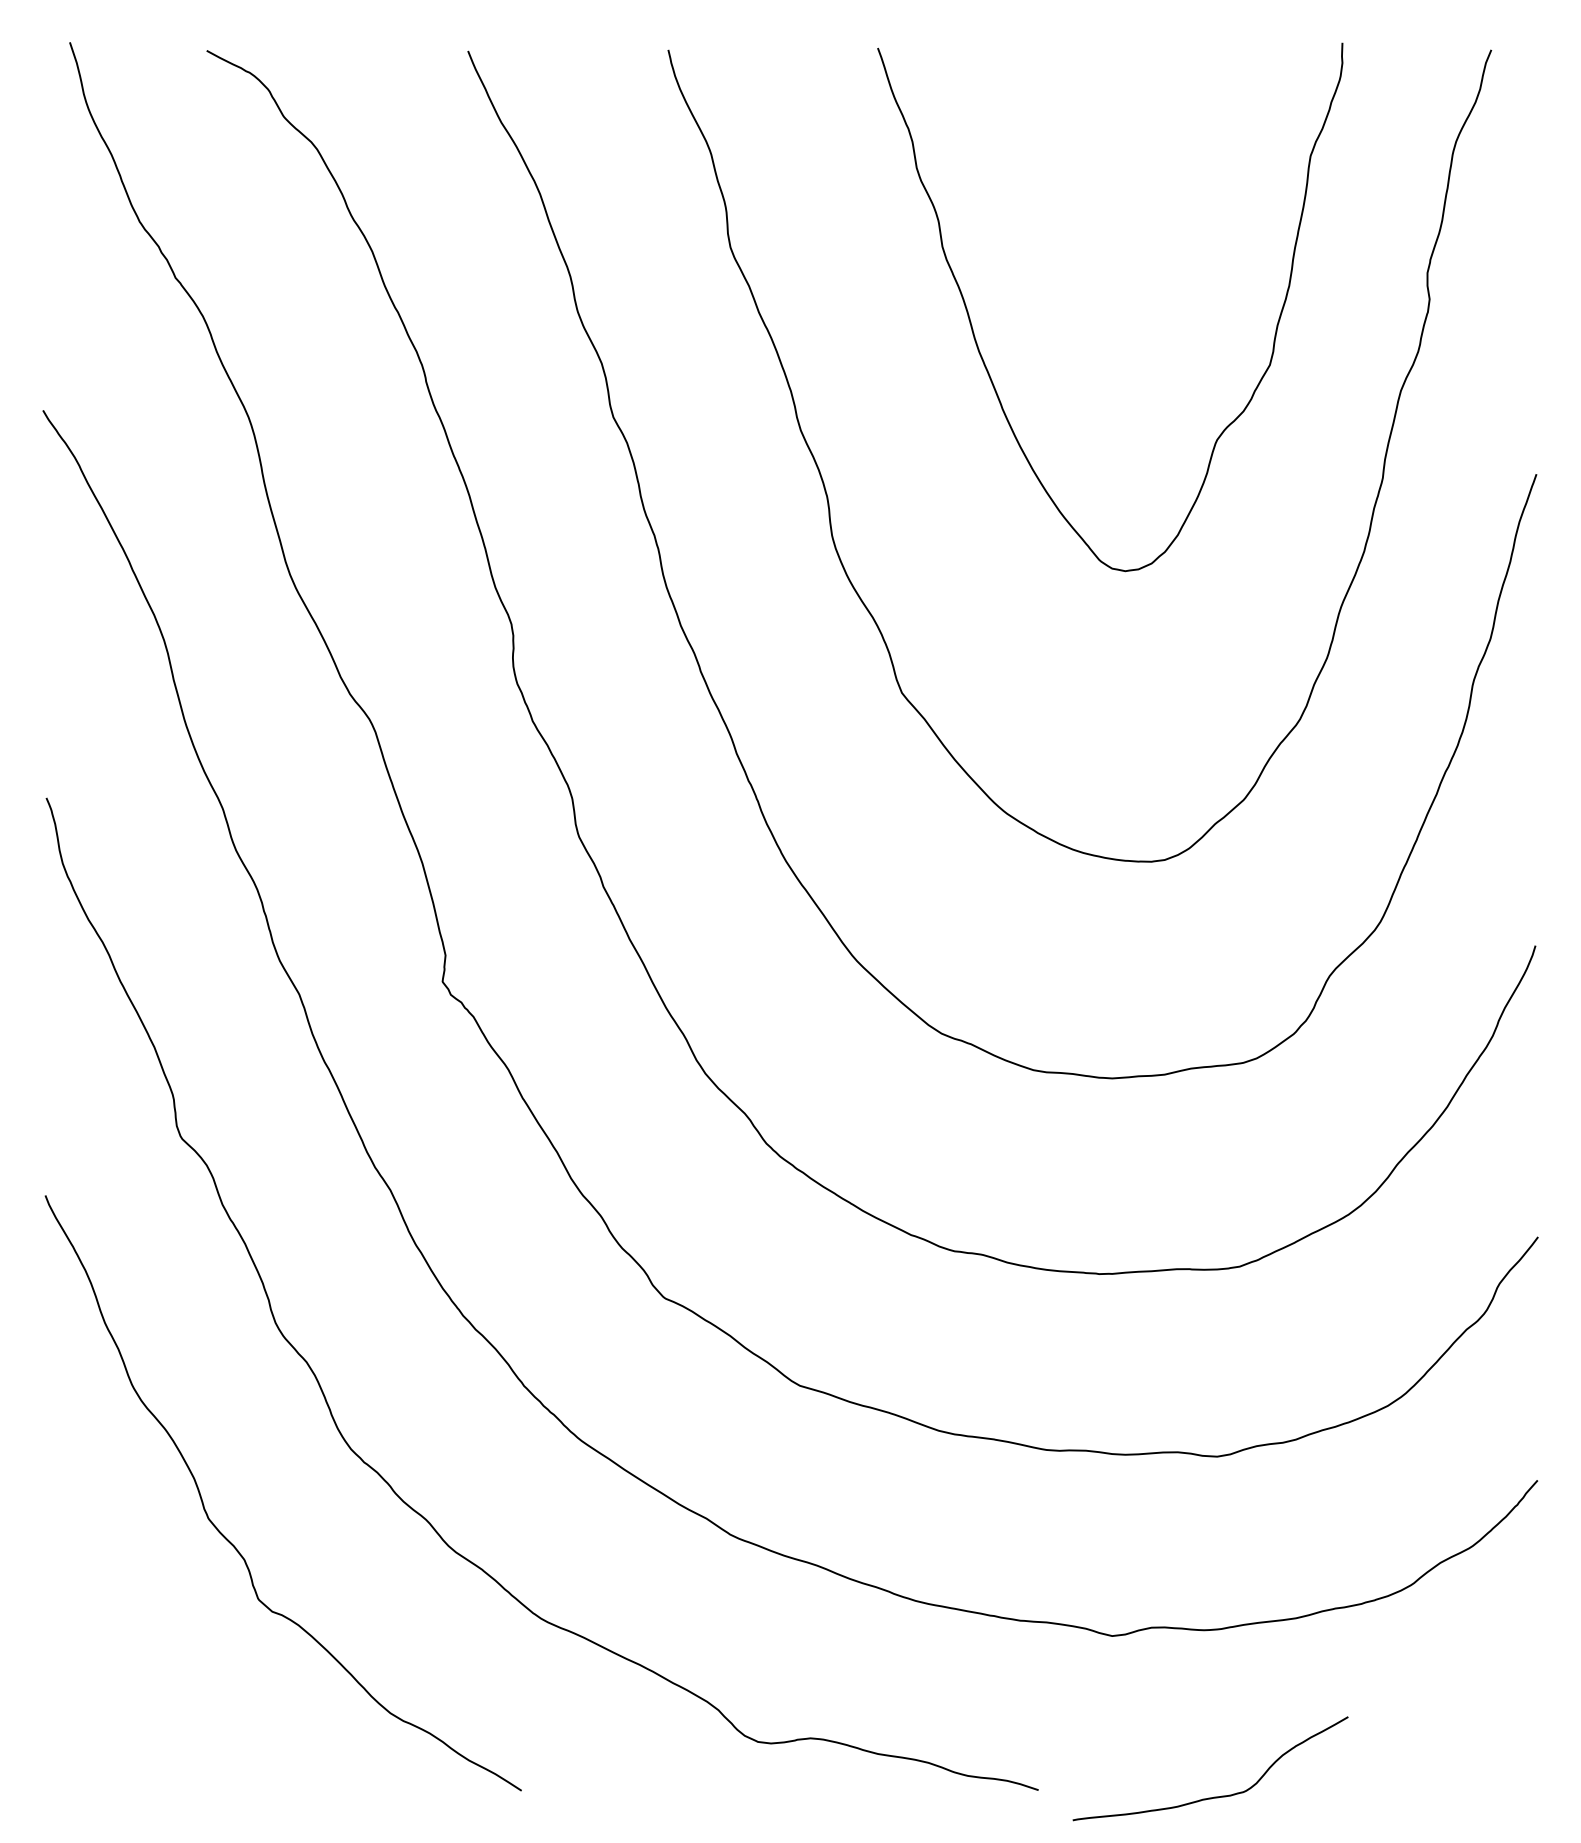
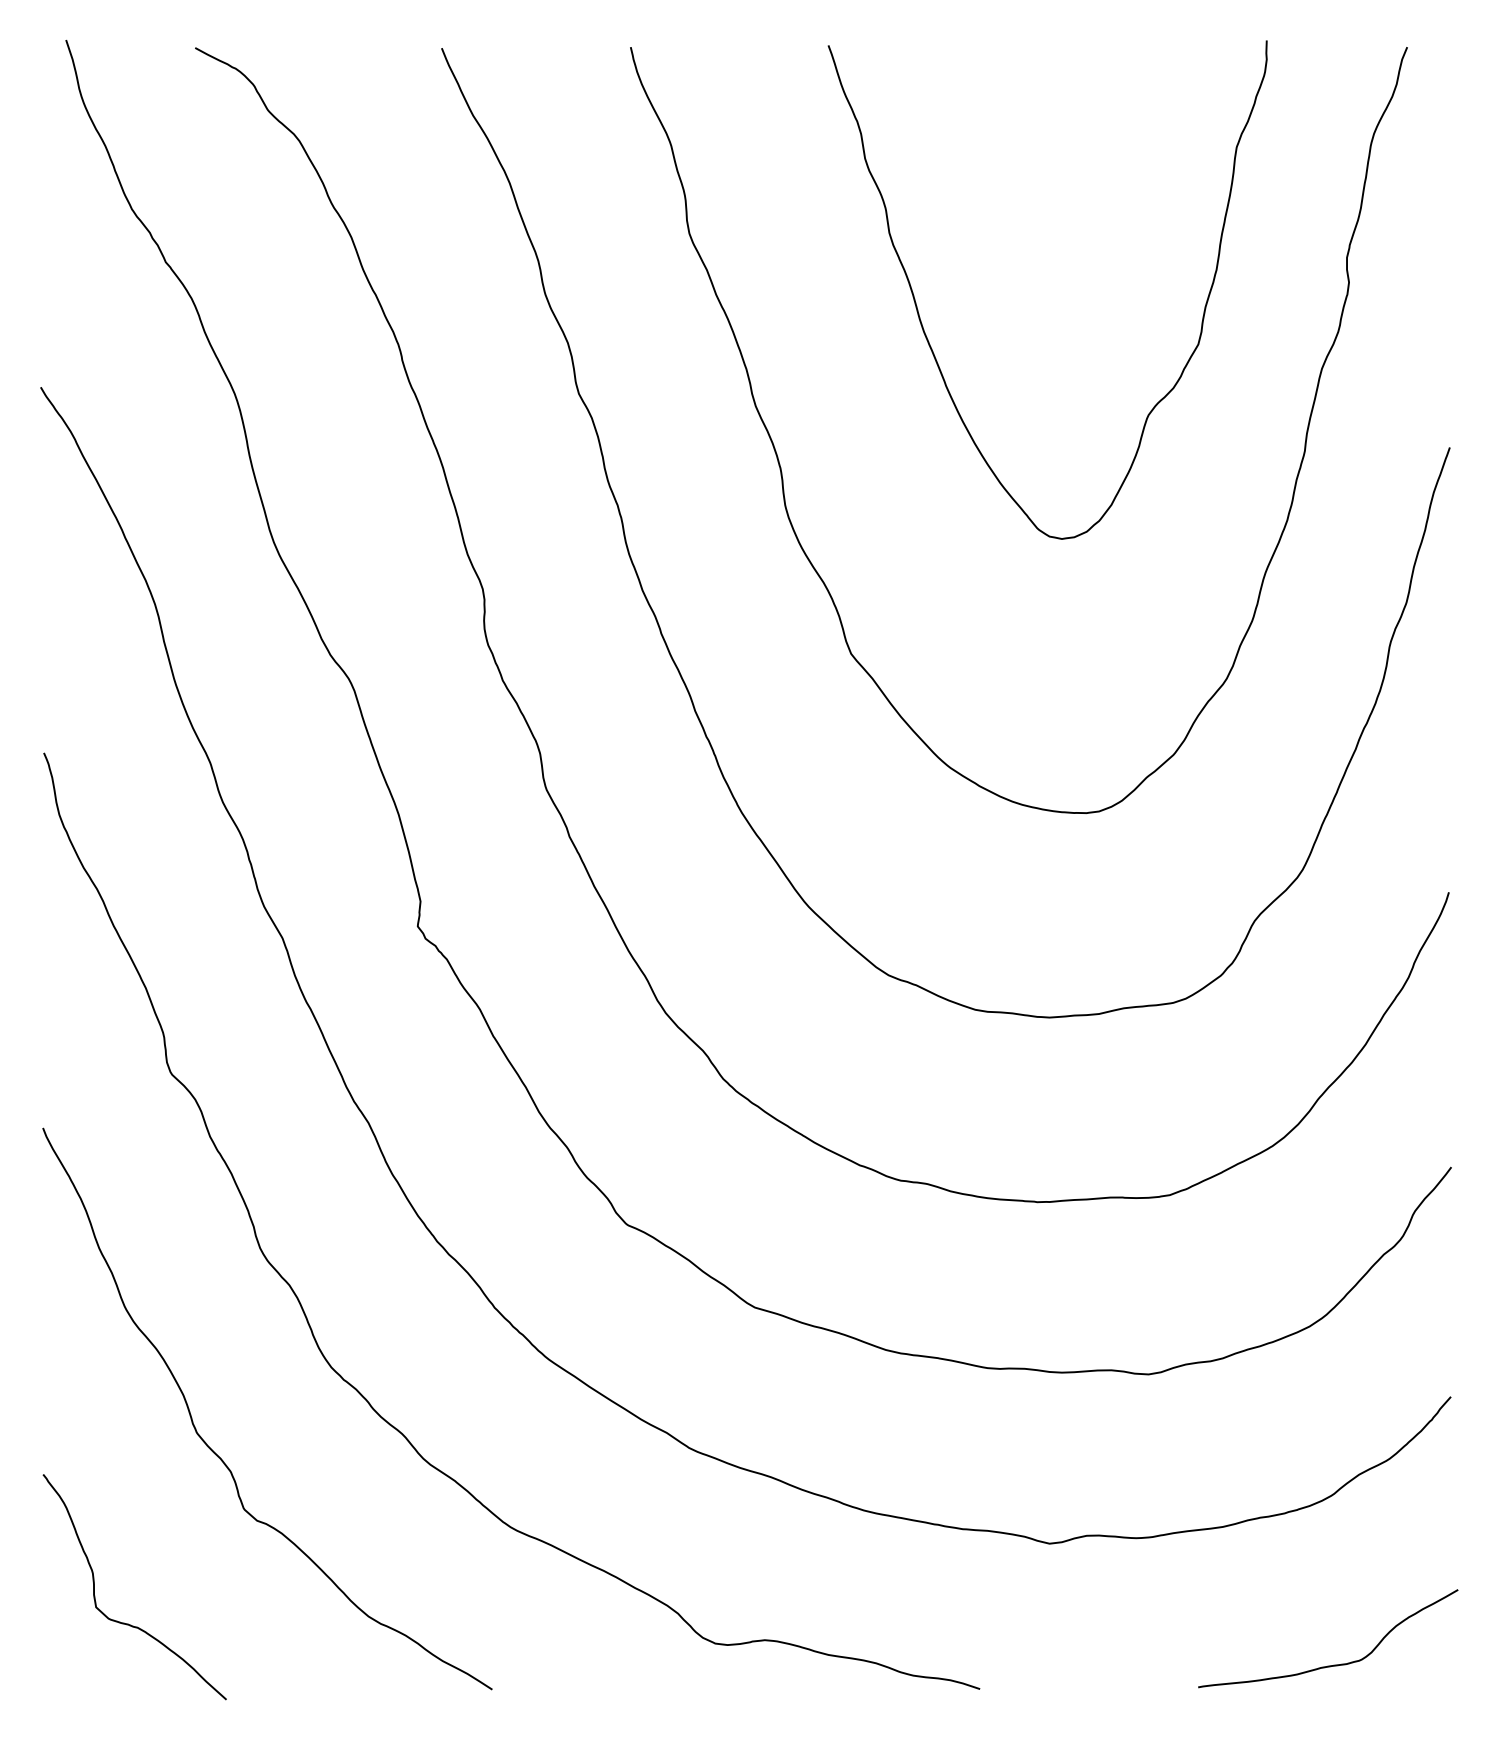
curve: (135, 1720) -> (128, 1623), added
curve: (1214, 1796) -> (1331, 1664), moved

